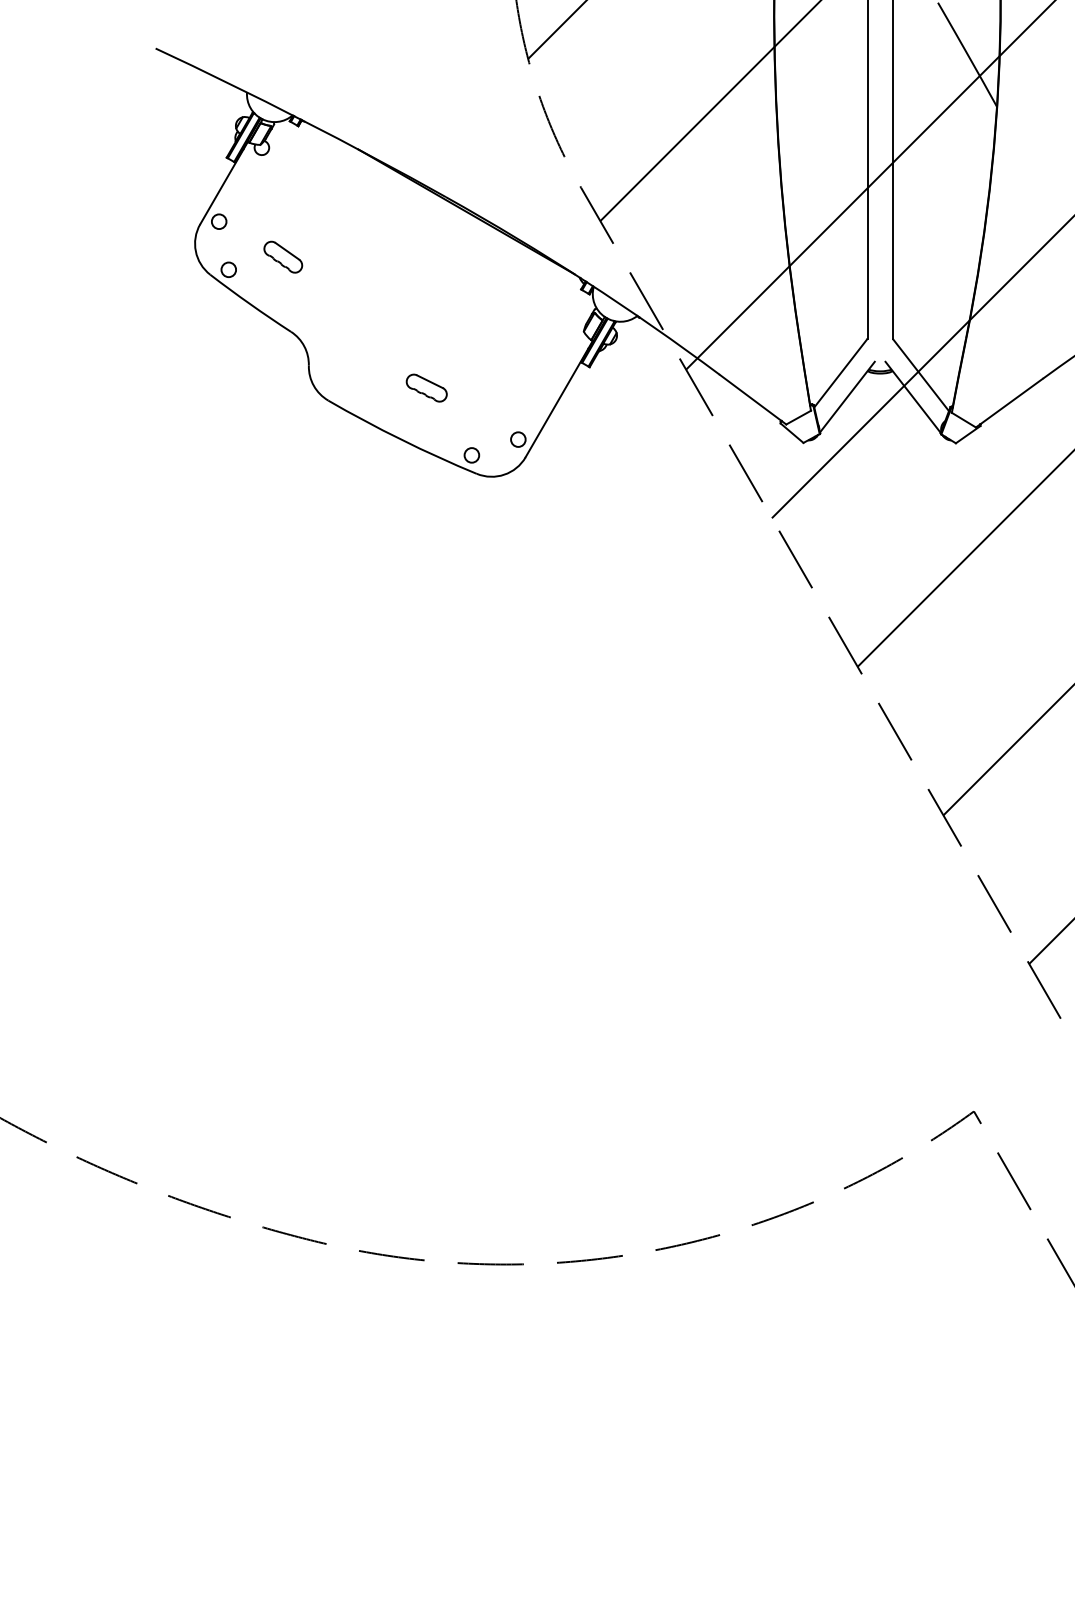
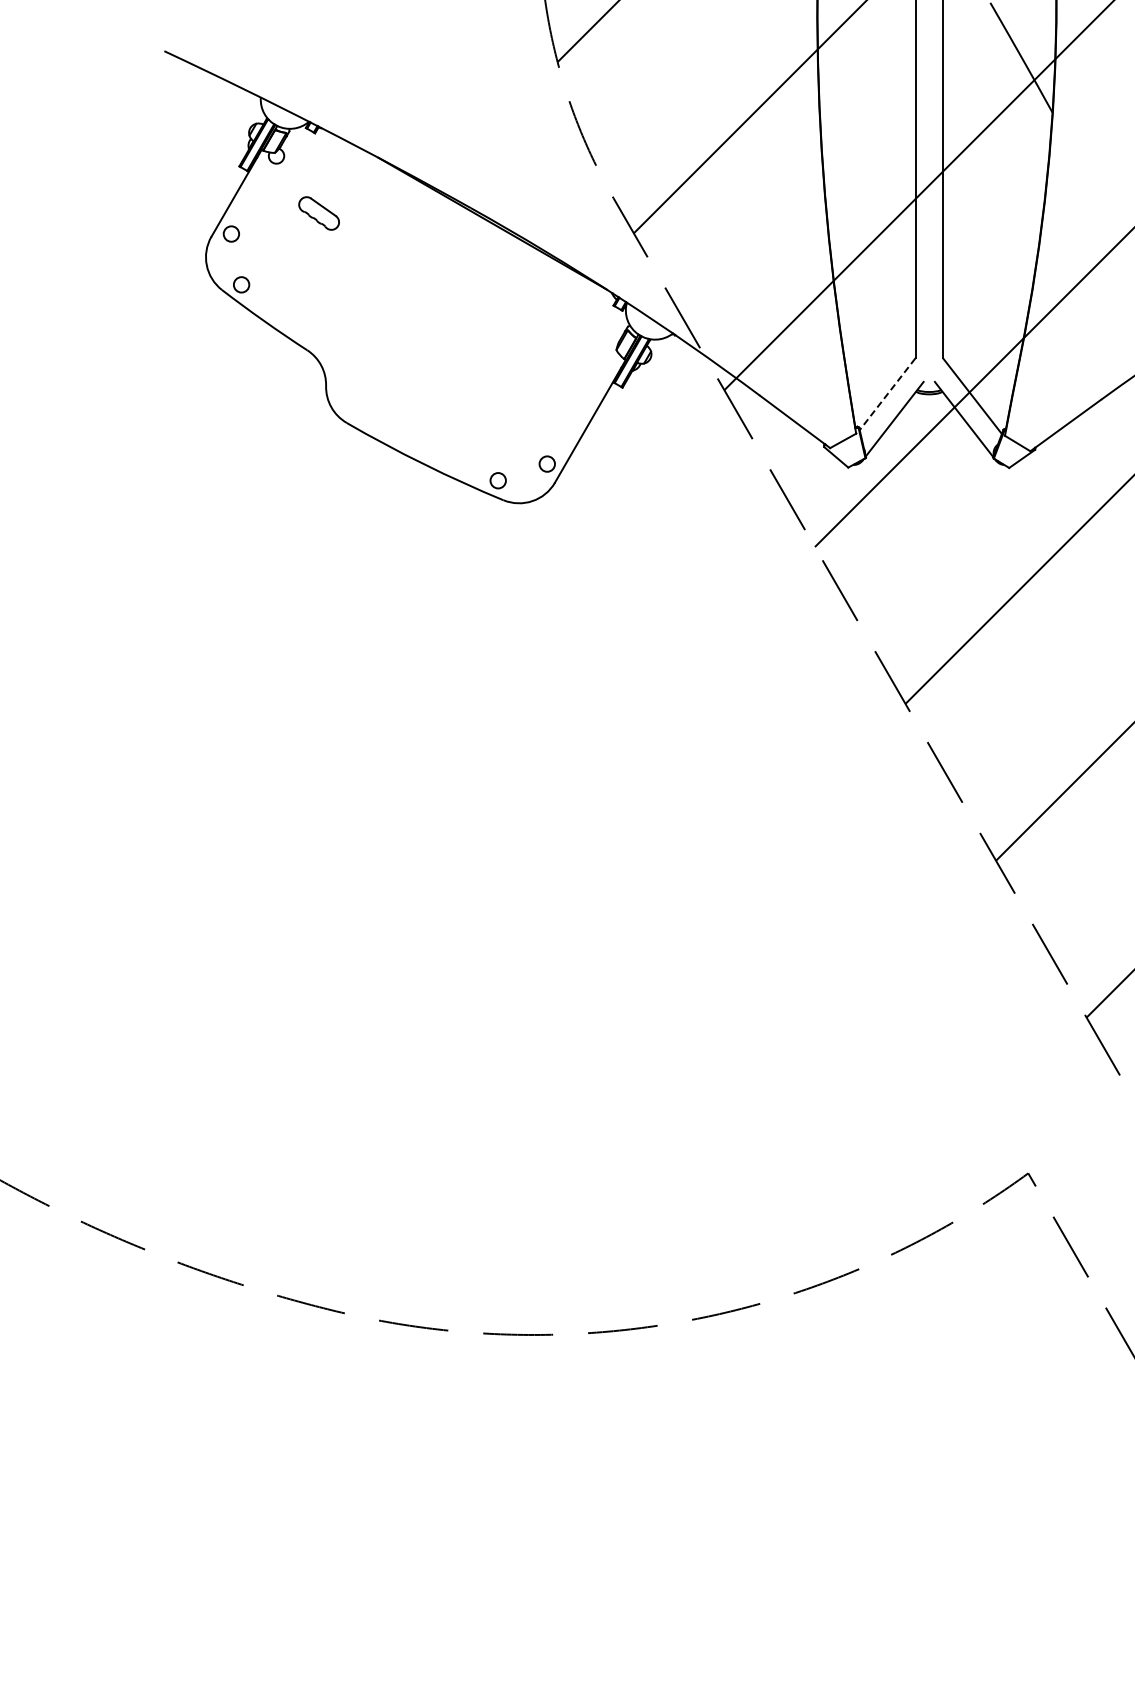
part: (282, 257) -> (318, 213), moved
line: (840, 373) -> (887, 394), solid -> dashed
part: (426, 387) -> (450, 409), removed

